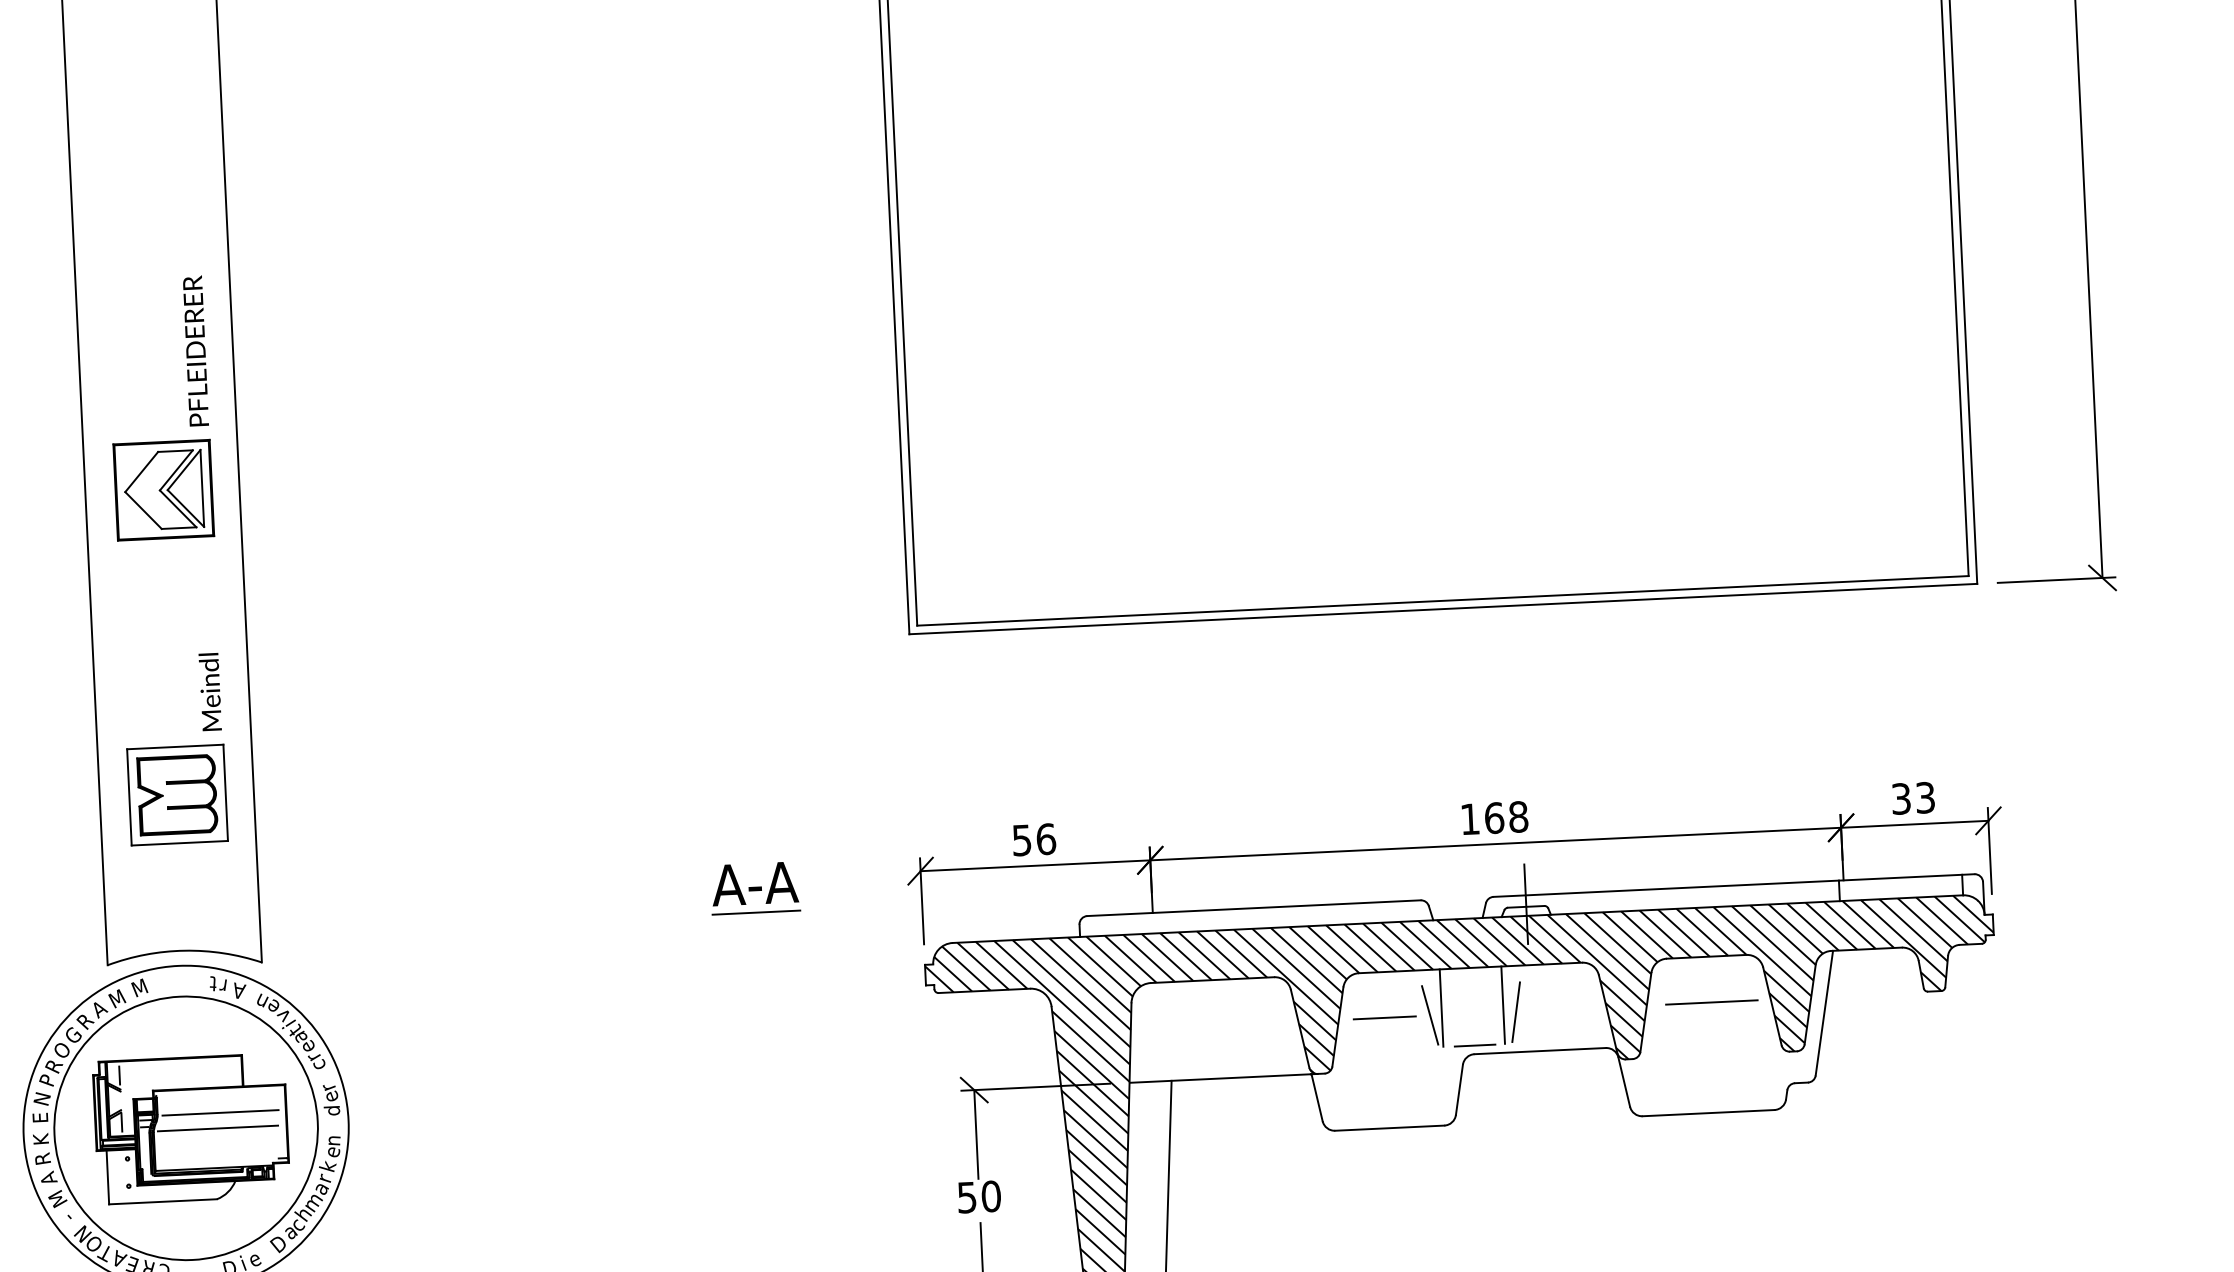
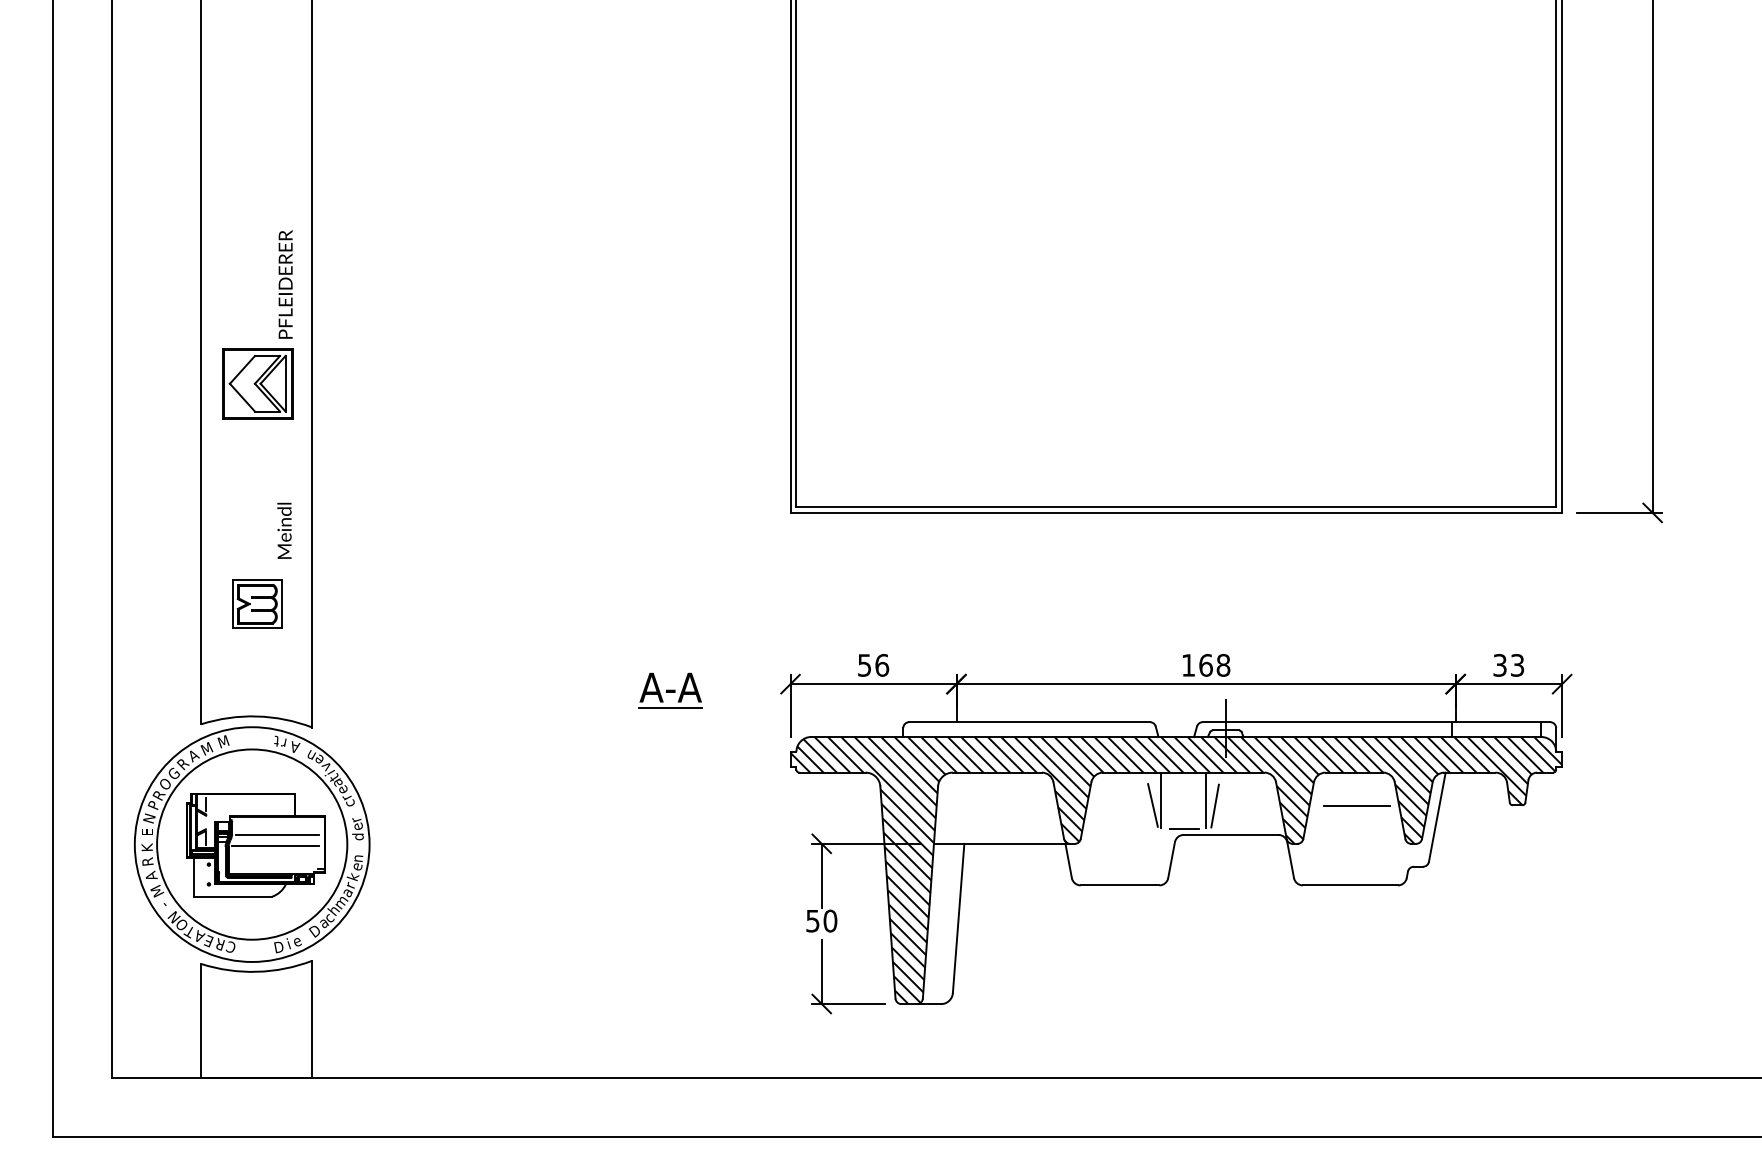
part: (177, 794) -> (257, 603), size x0.7
line: (1385, 1017) -> (1120, 805), removed

